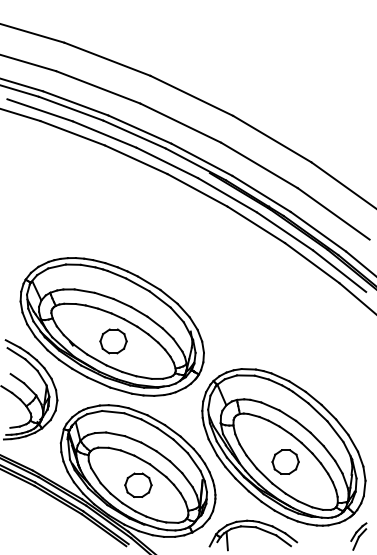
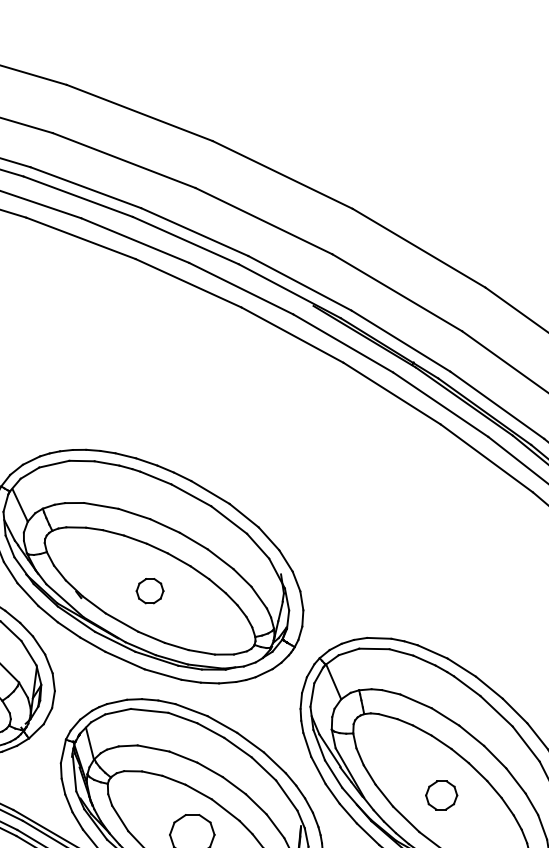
part: (113, 341) -> (150, 591), size x0.6
part: (285, 461) -> (441, 794), size x0.7

